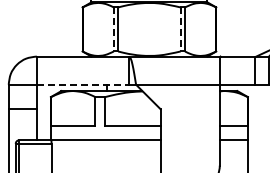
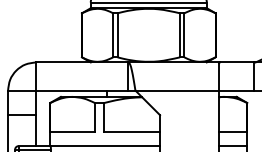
line: (113, 29) -> (112, 35), dashed -> solid
line: (180, 29) -> (179, 35), dashed -> solid
line: (83, 84) -> (82, 90), dashed -> solid

